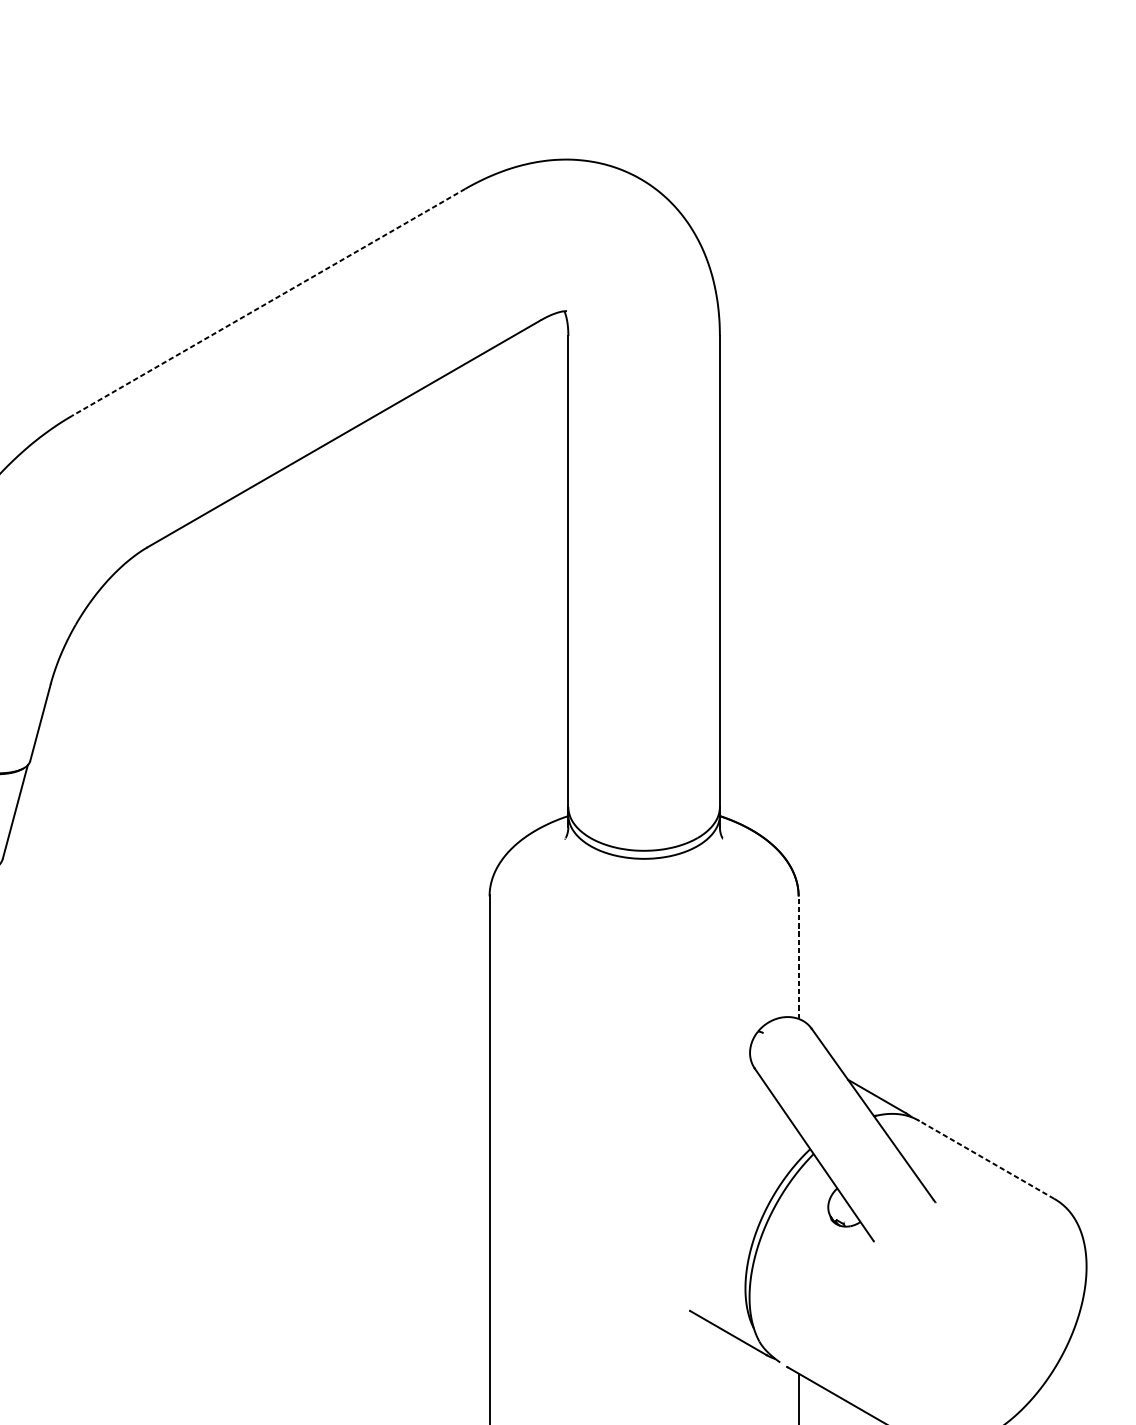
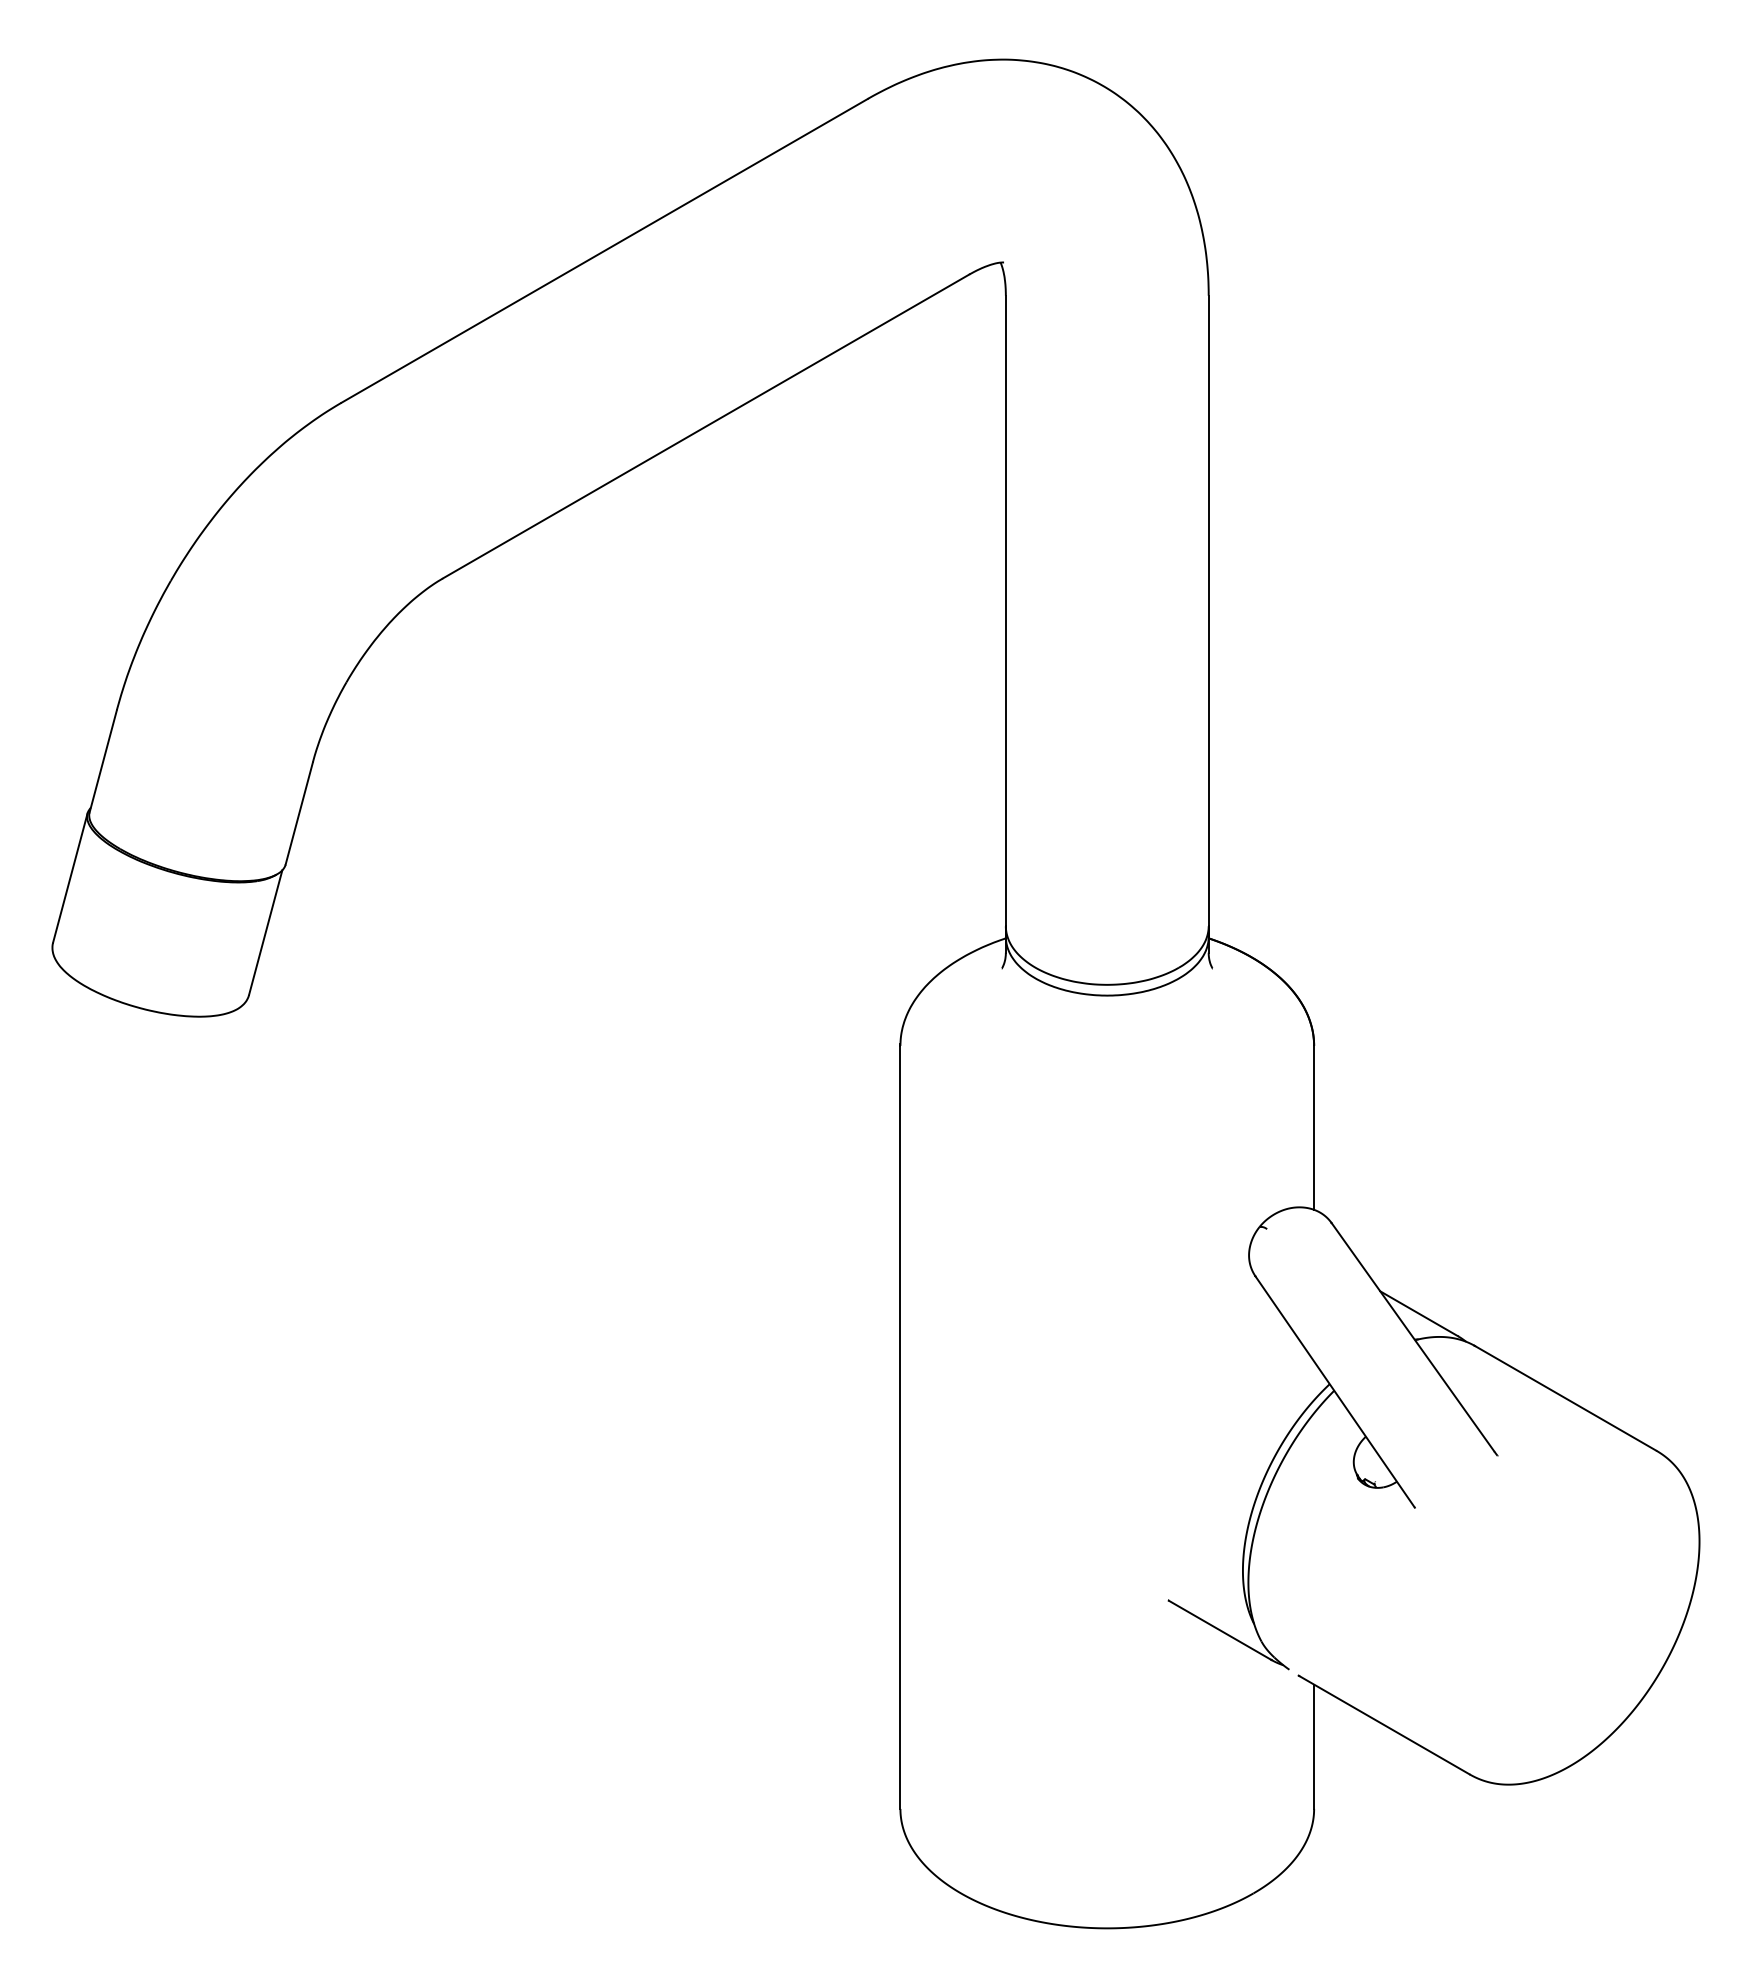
line: (268, 302) -> (604, 250), dashed -> solid
line: (798, 957) -> (1314, 1127), dashed -> solid
line: (986, 1159) -> (1565, 1398), dashed -> solid

